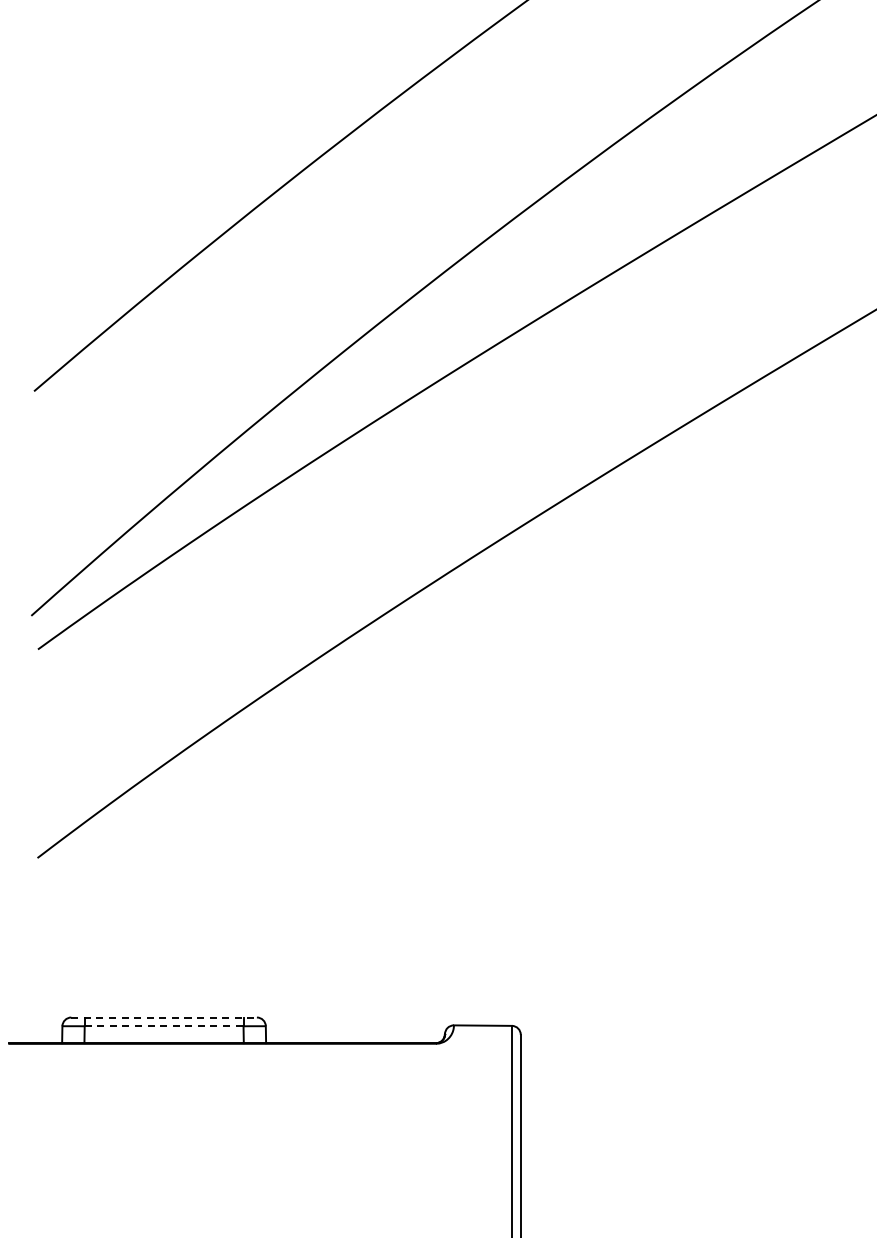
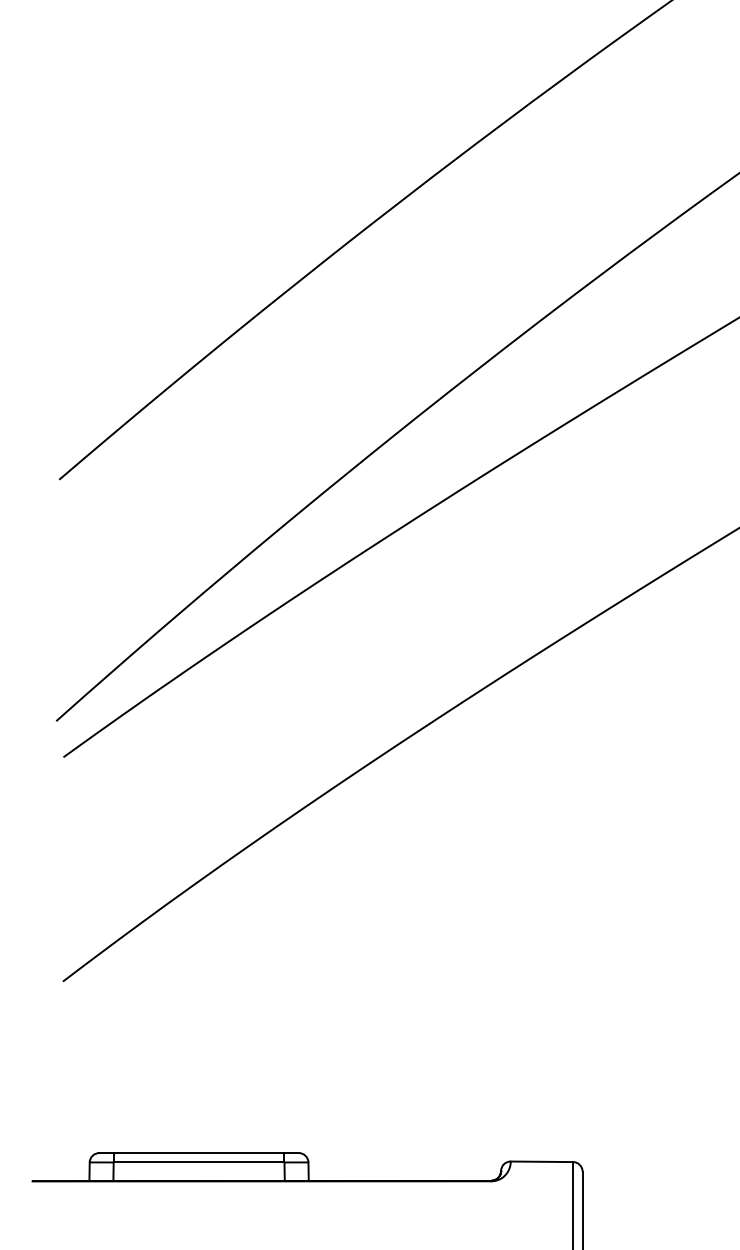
line: (164, 1017) -> (199, 1153), dashed -> solid
line: (164, 1026) -> (199, 1162), dashed -> solid

